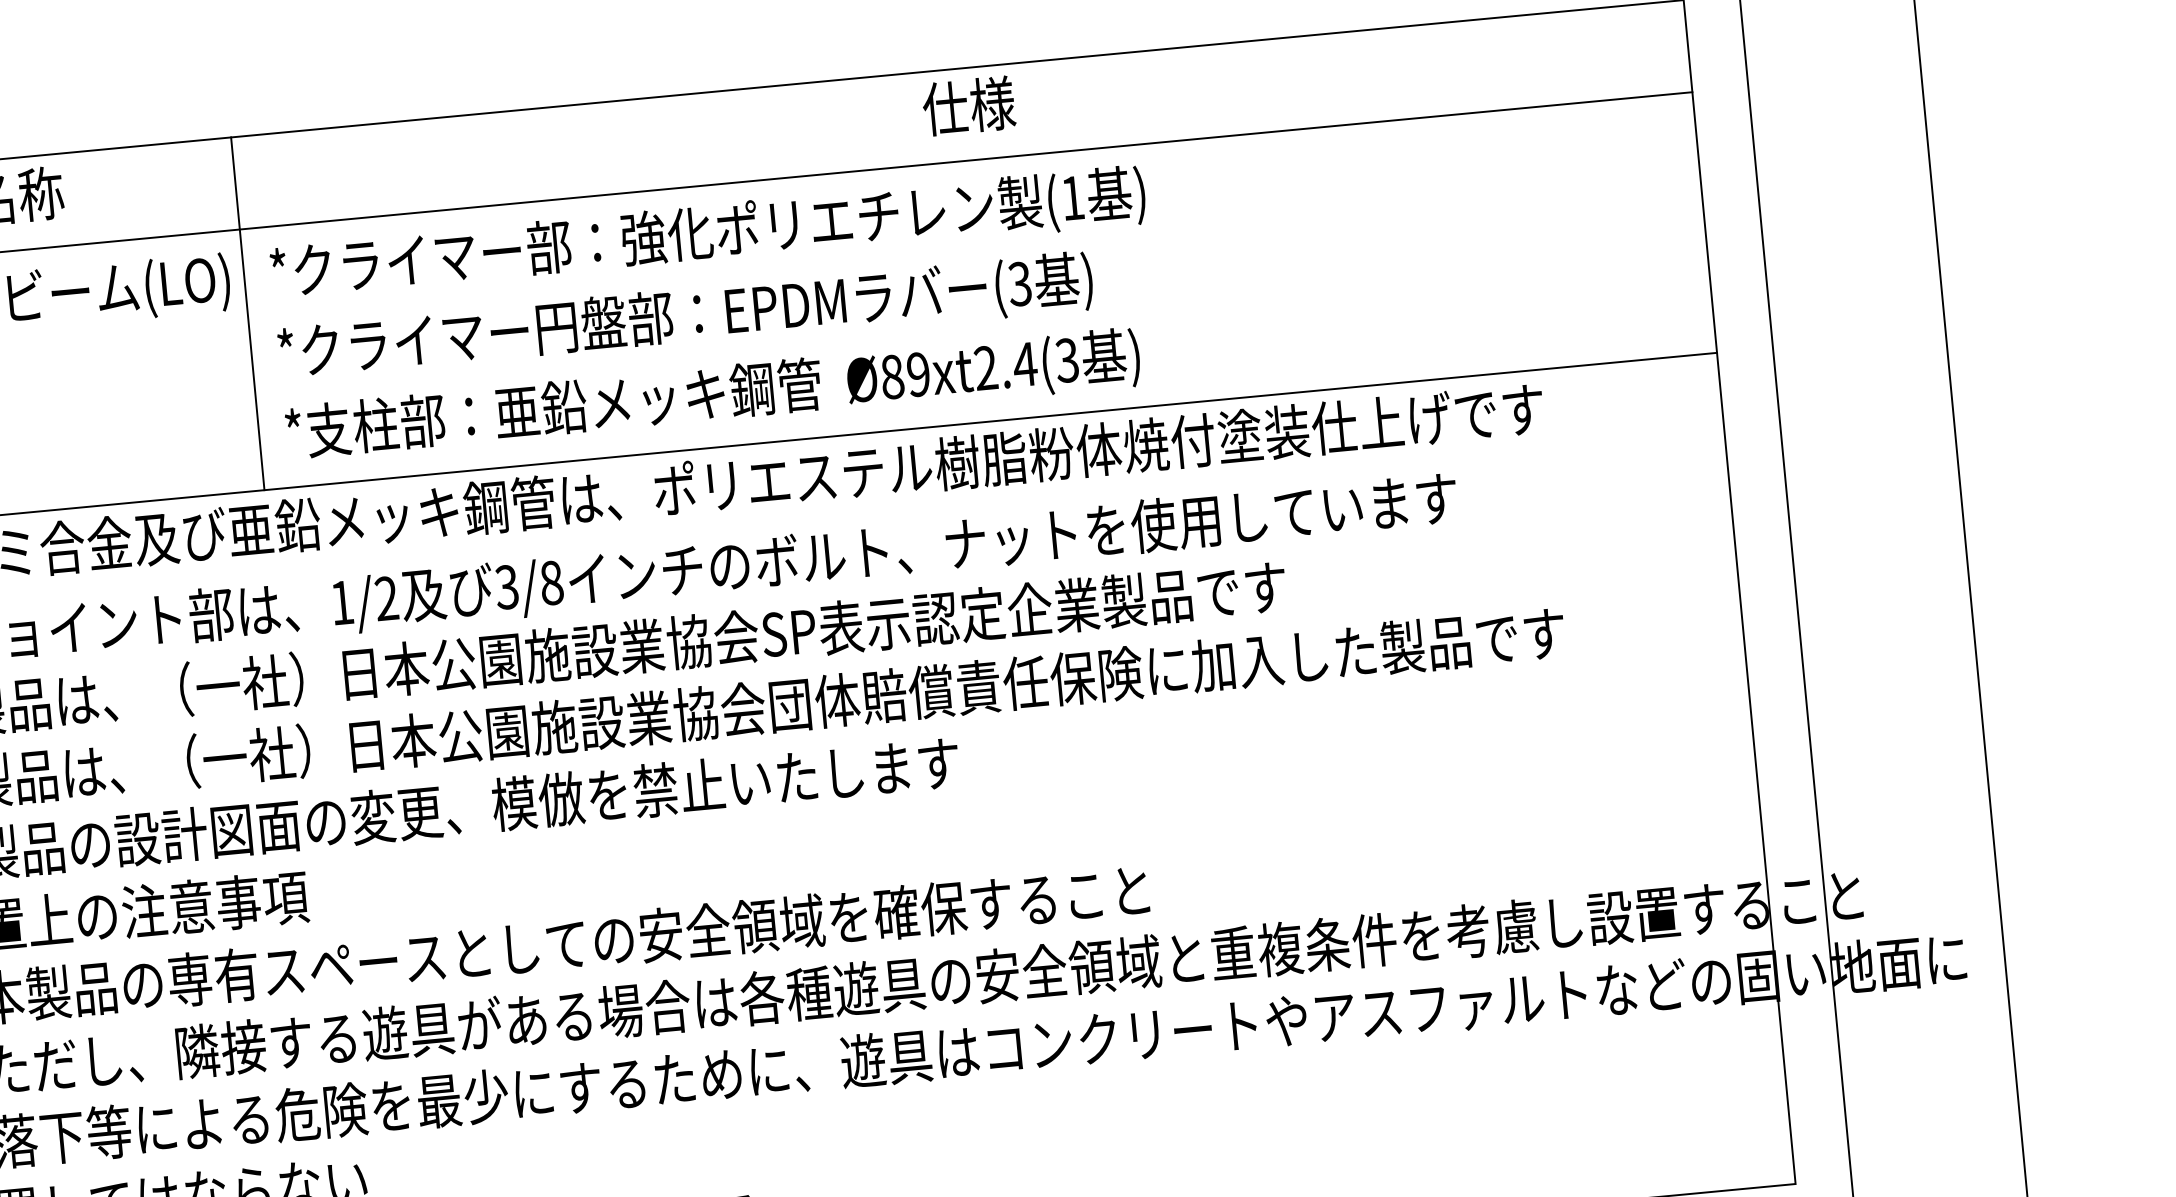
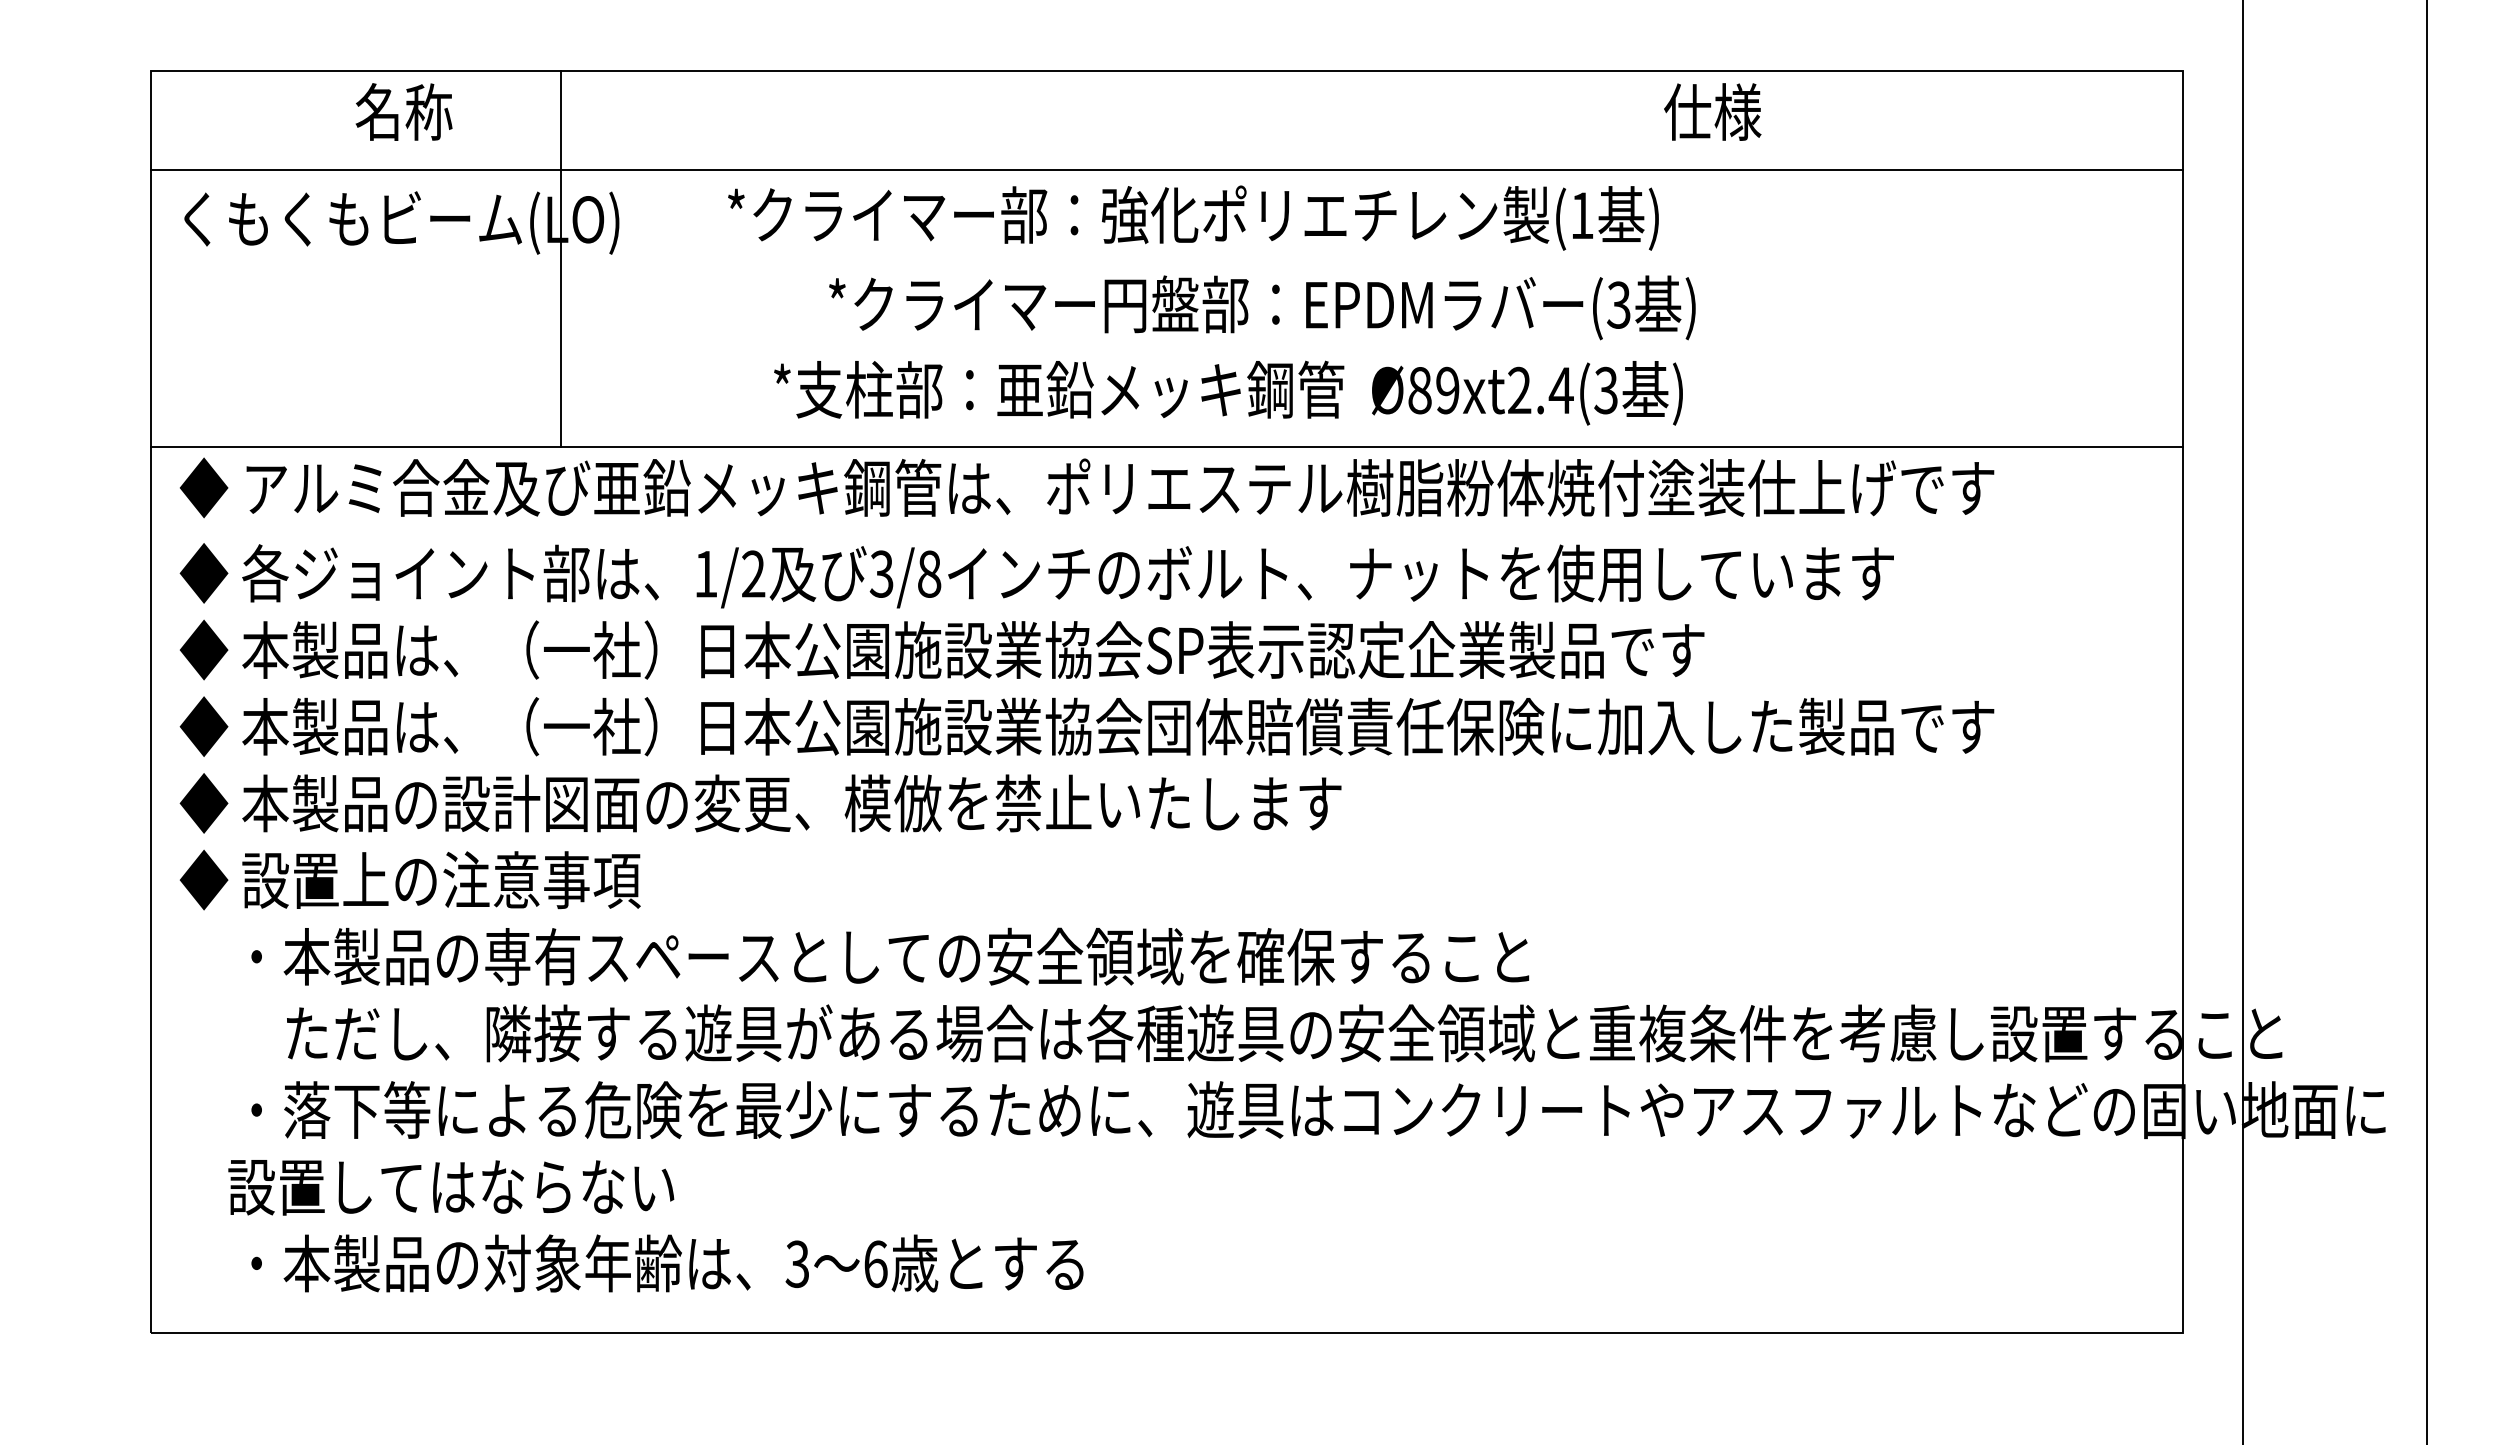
text: (968, 105) -> (1712, 111), moved
text: (708, 234) -> (1193, 217), moved
line: (248, 313) -> (561, 259), moved
text: (685, 317) -> (1262, 307), moved
text: (713, 395) -> (1228, 392), moved

